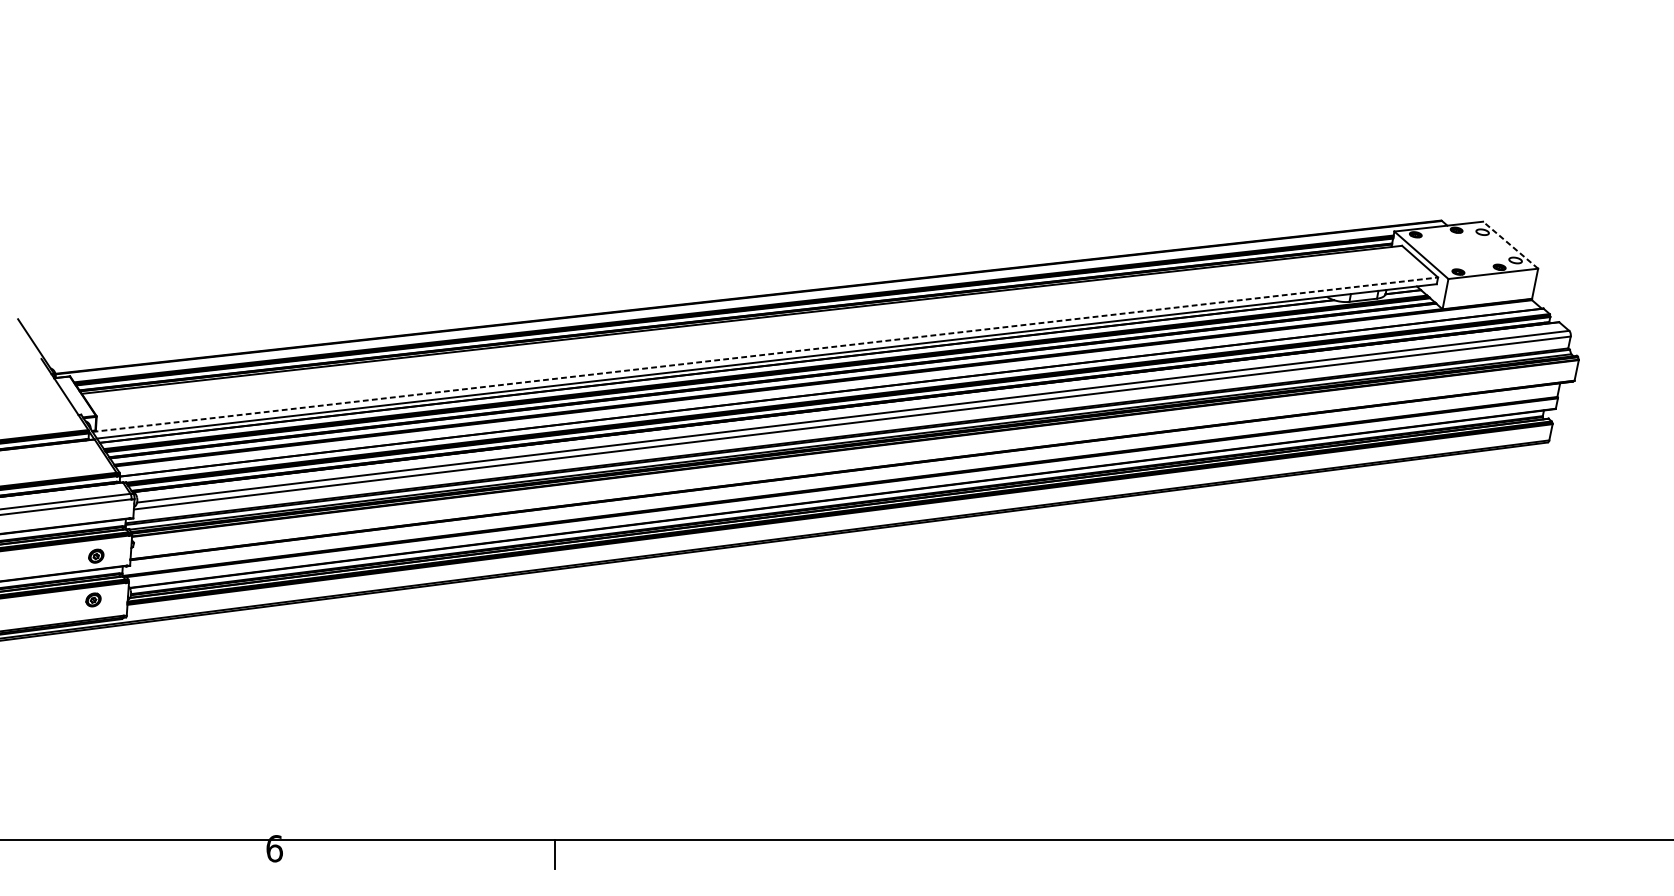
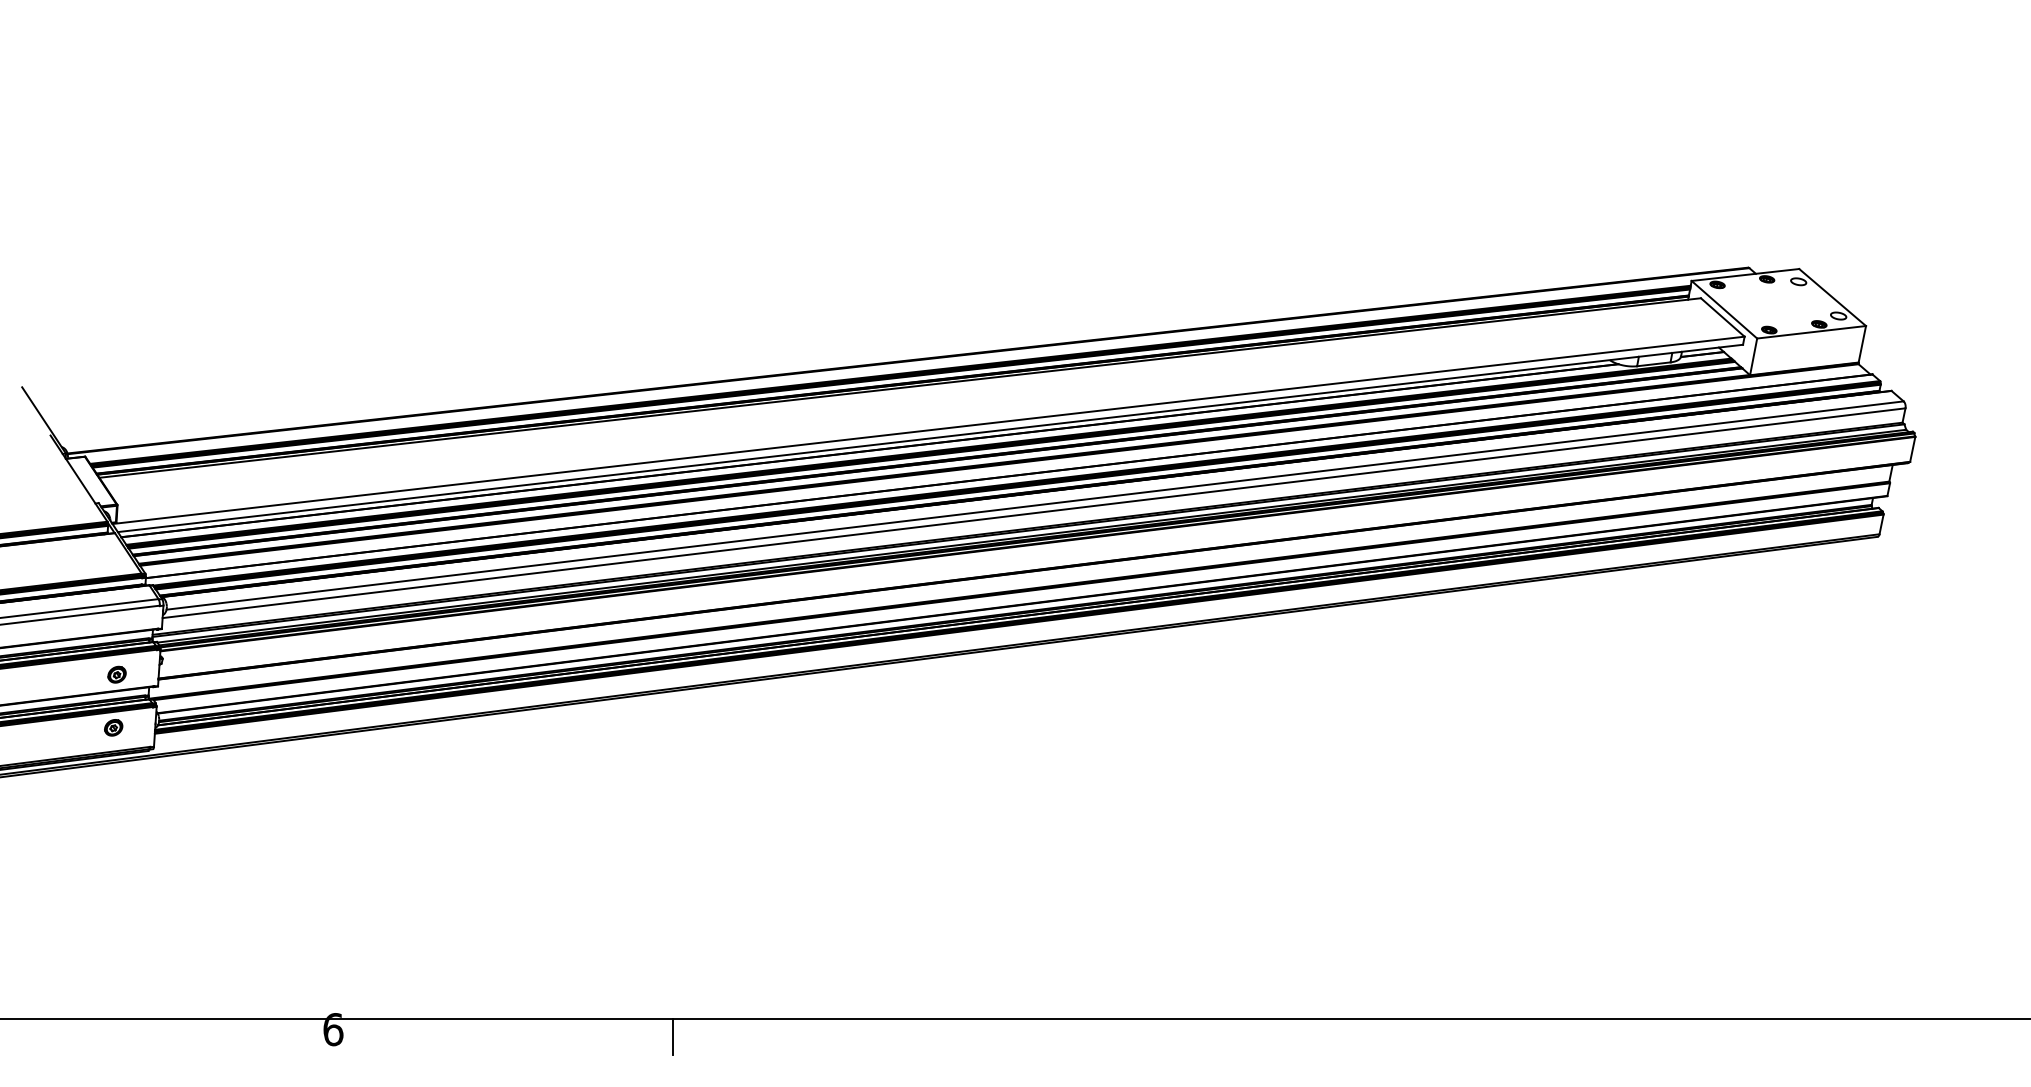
line: (1510, 245) -> (1832, 297), dashed -> solid
line: (766, 354) -> (929, 430), dashed -> solid

